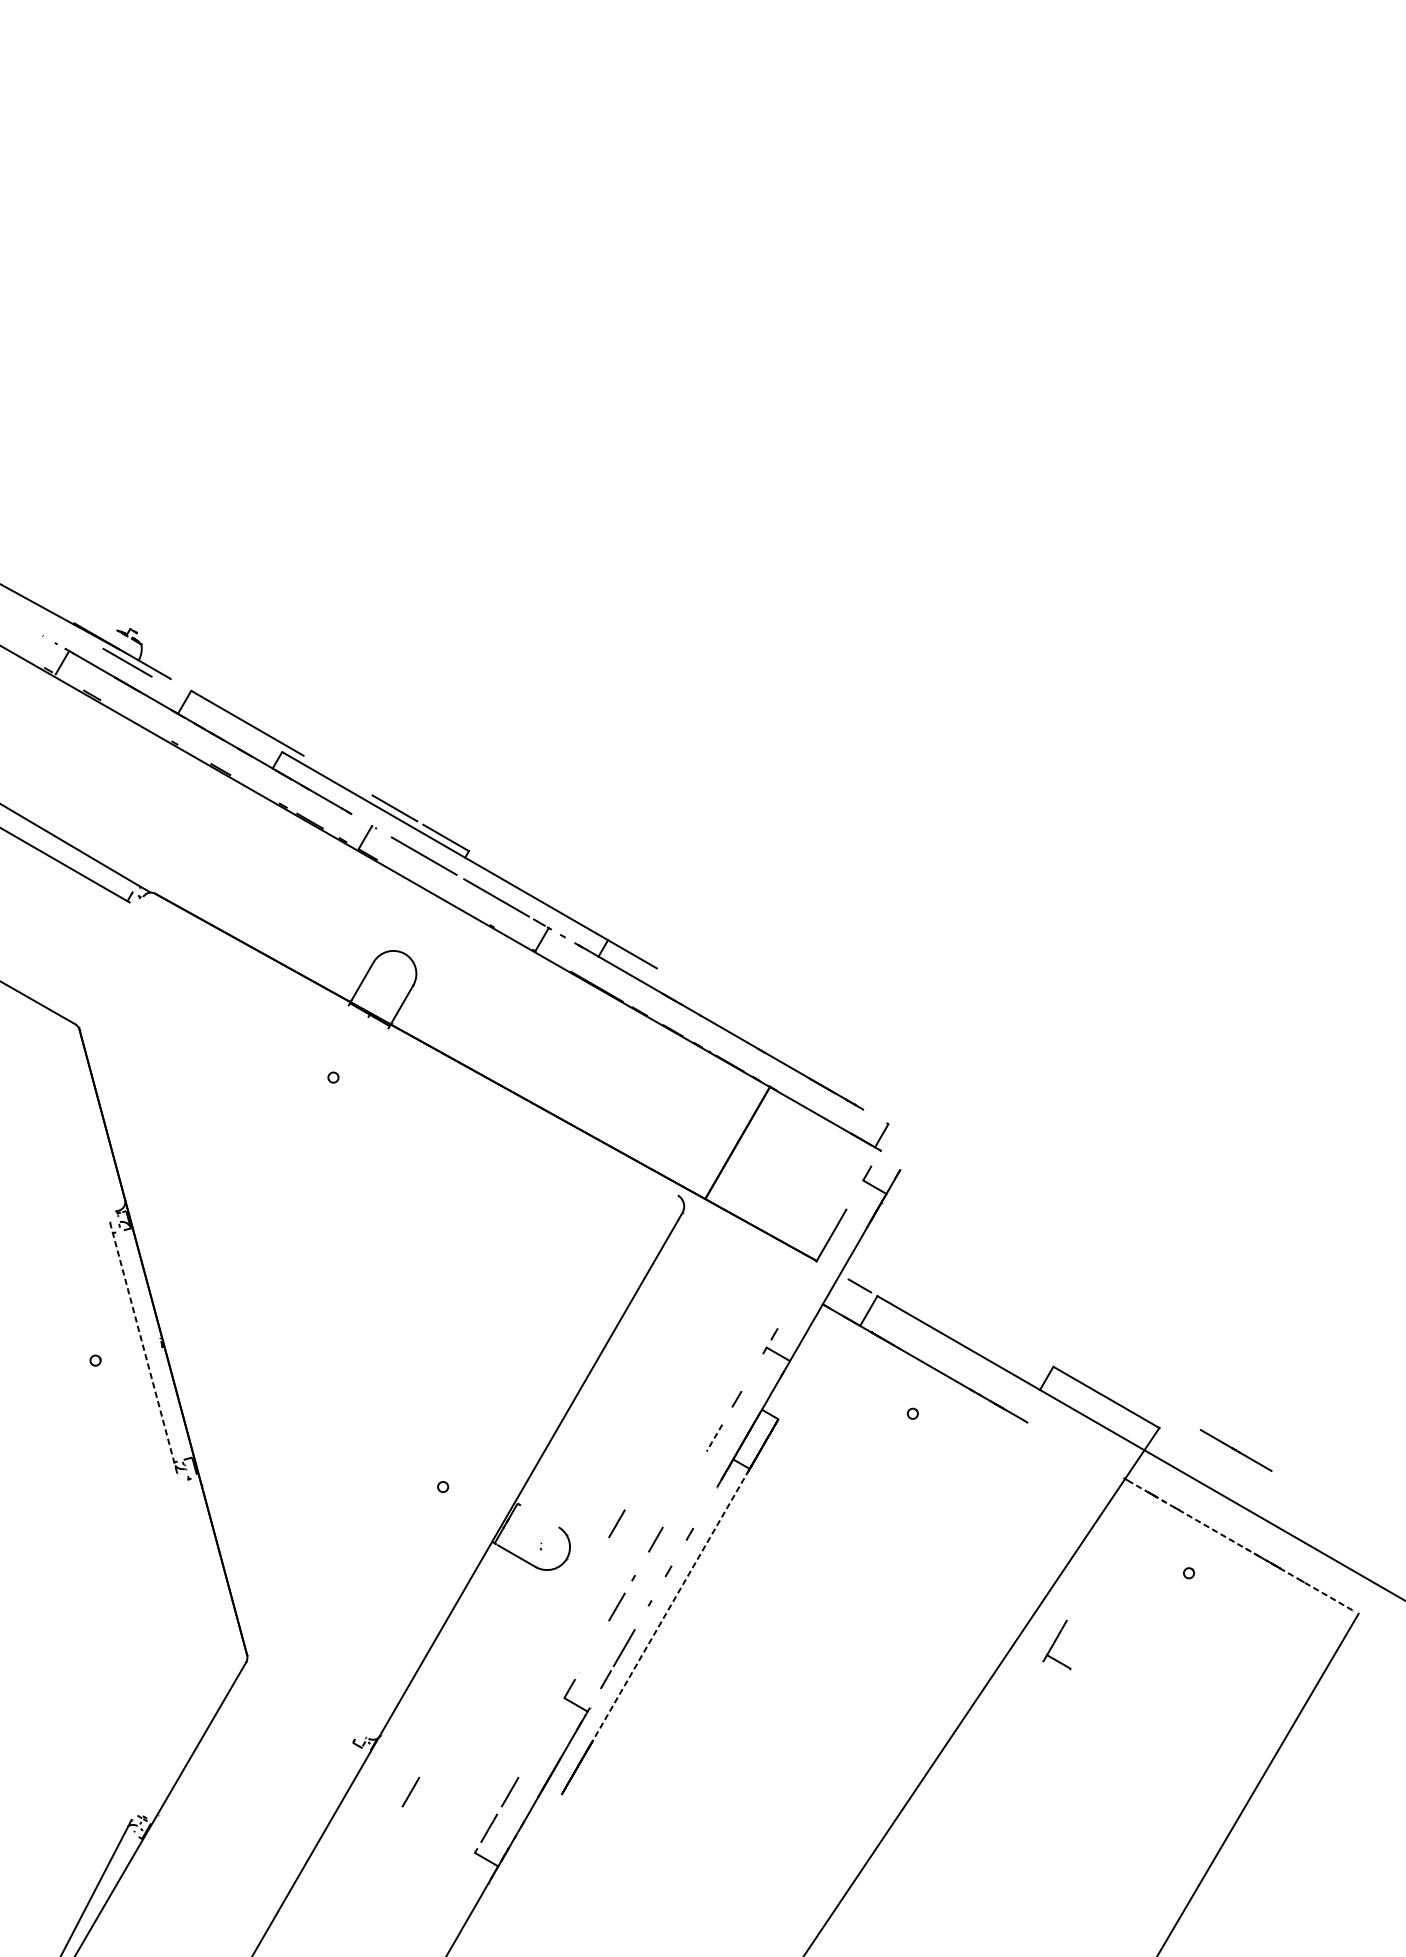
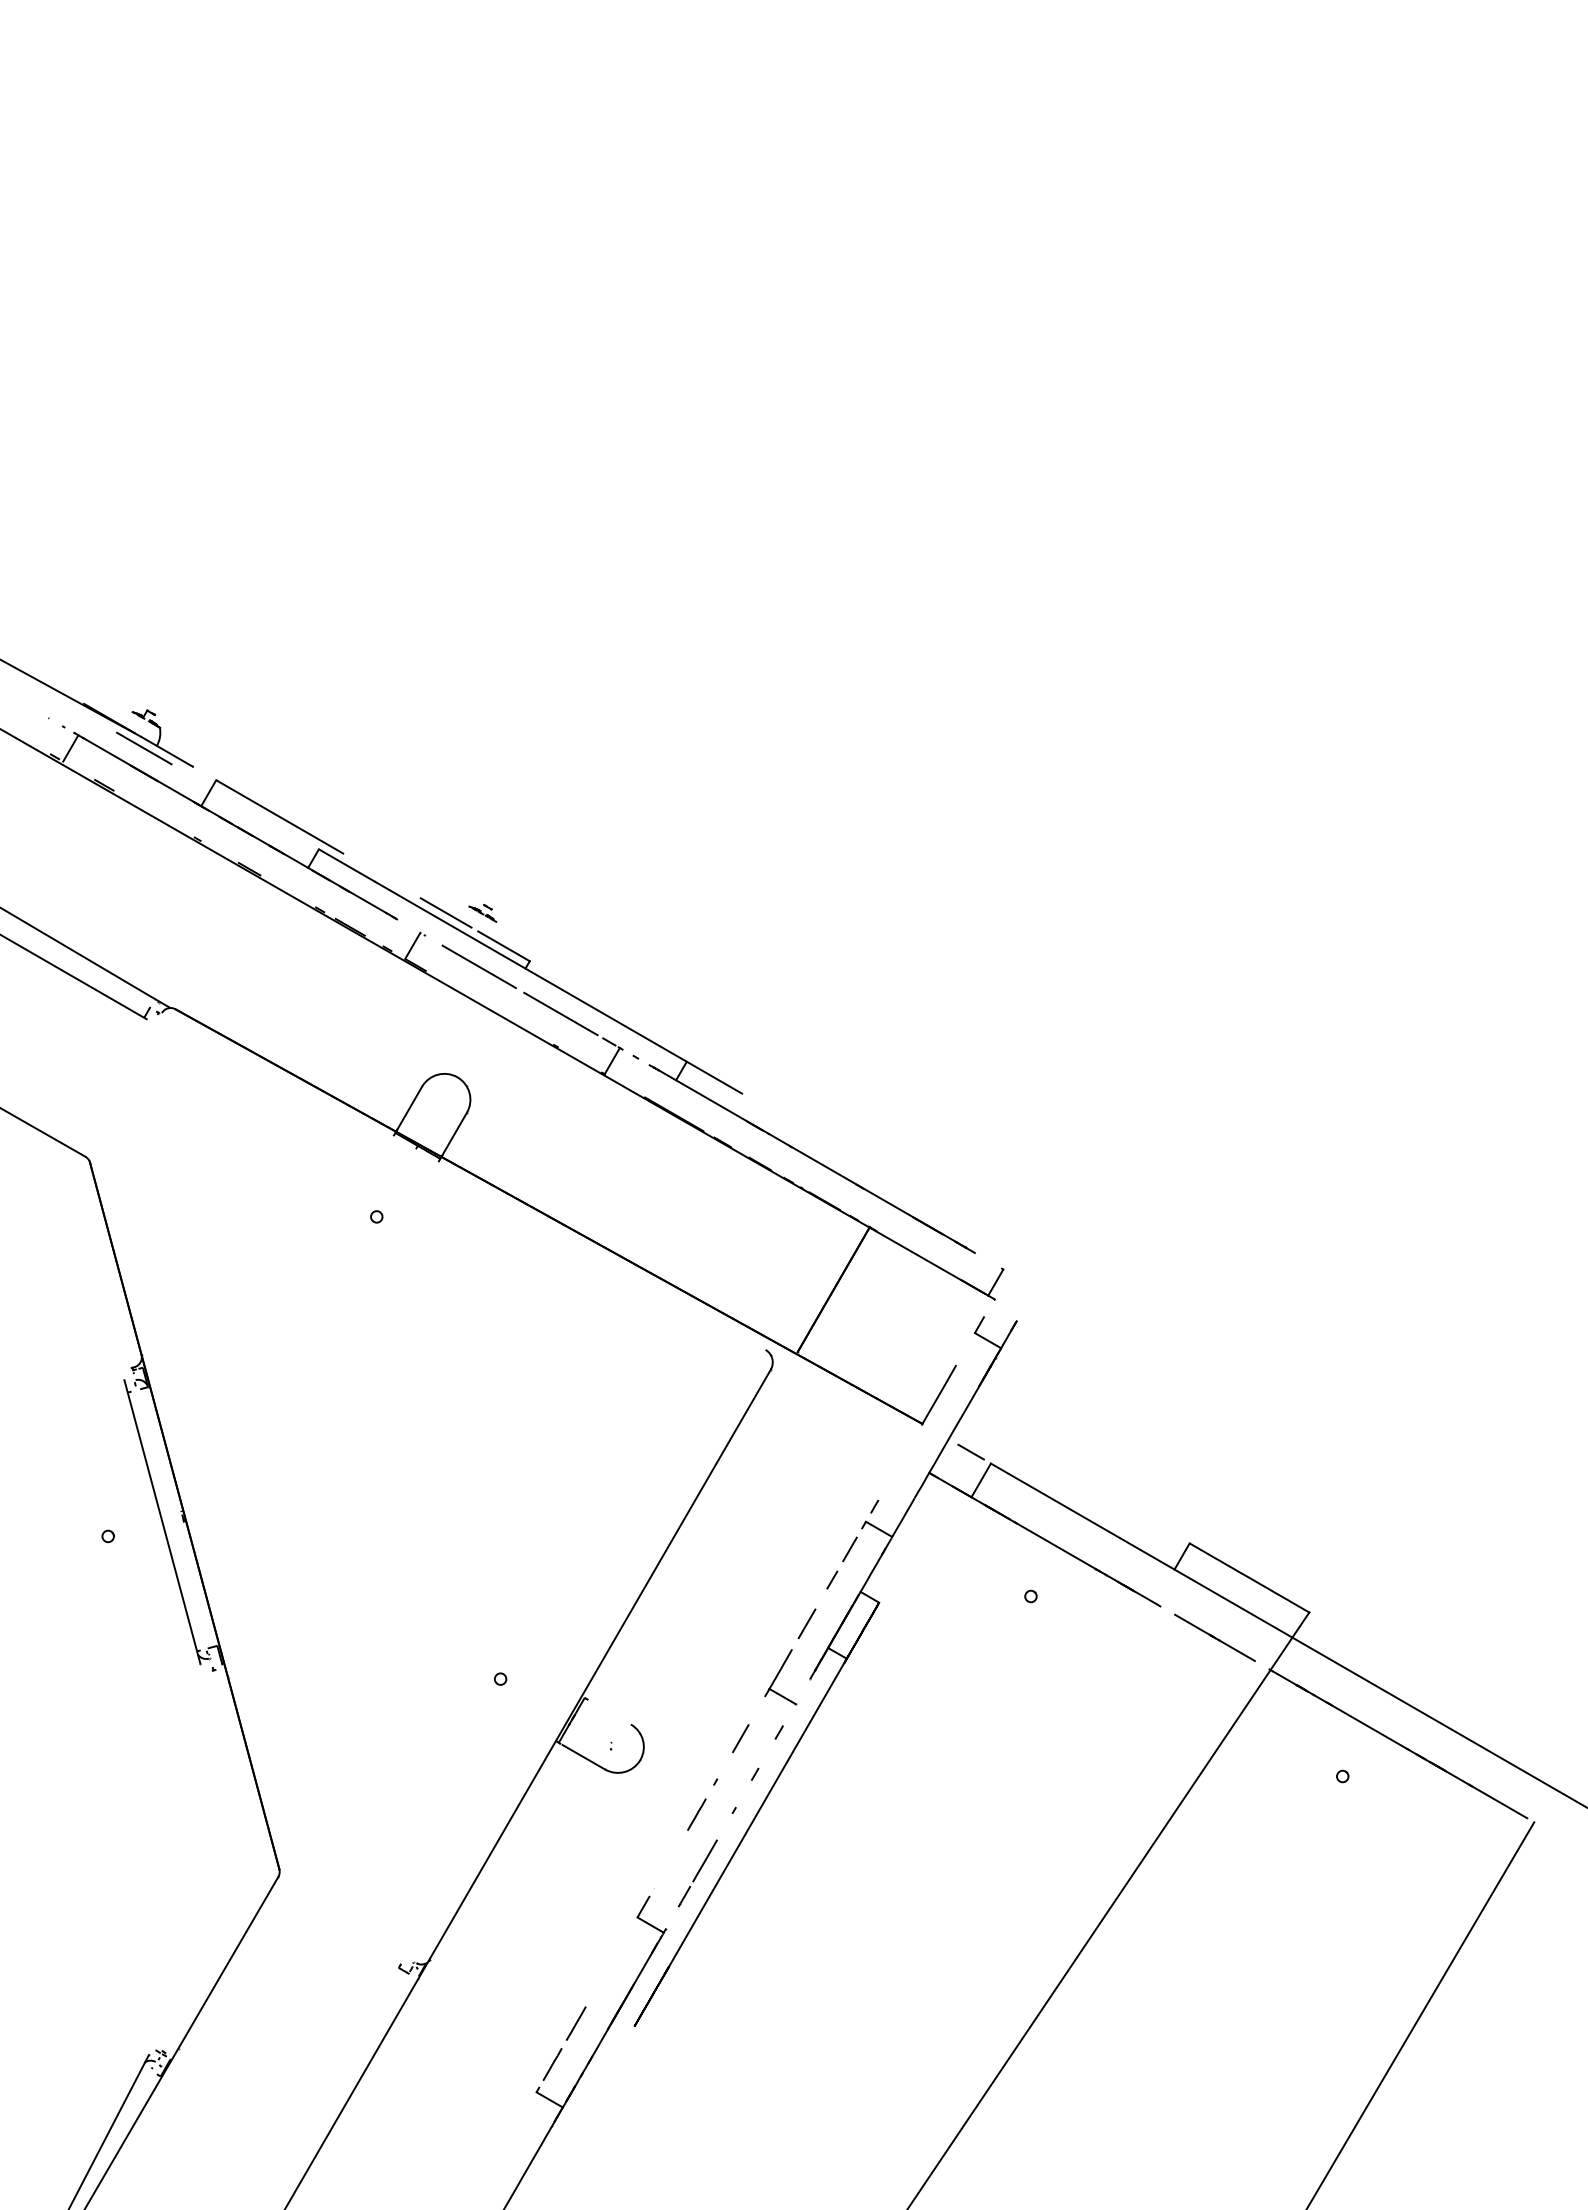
part: (427, 808) -> (482, 913), added
line: (143, 1347) -> (162, 1521), dashed -> solid
line: (752, 1372) -> (849, 1549), added
line: (714, 1437) -> (807, 1623), dashed -> solid
line: (1235, 1450) -> (1214, 1637), moved
line: (616, 1523) -> (696, 1720), removed
line: (1240, 1545) -> (1400, 1745), dashed -> solid
line: (670, 1606) -> (757, 1814), dashed -> solid
part: (1056, 1644) -> (780, 1677), moved
line: (411, 1792) -> (464, 2023), removed

